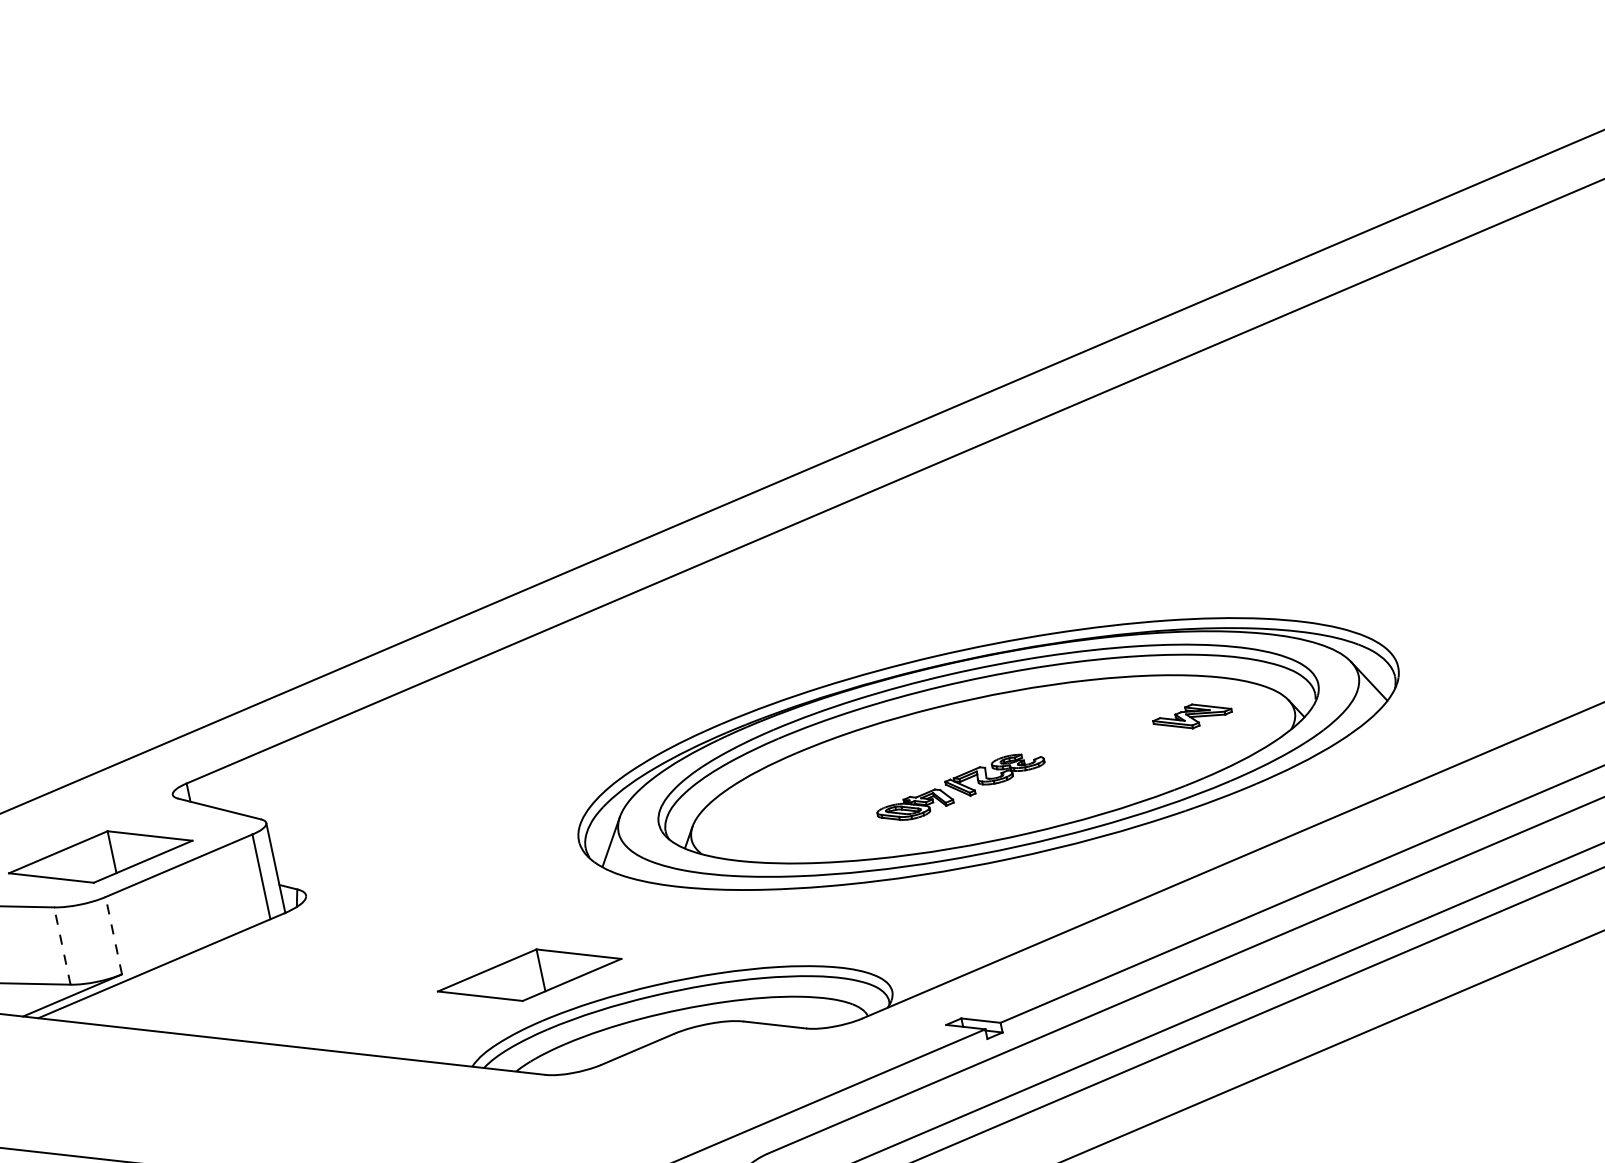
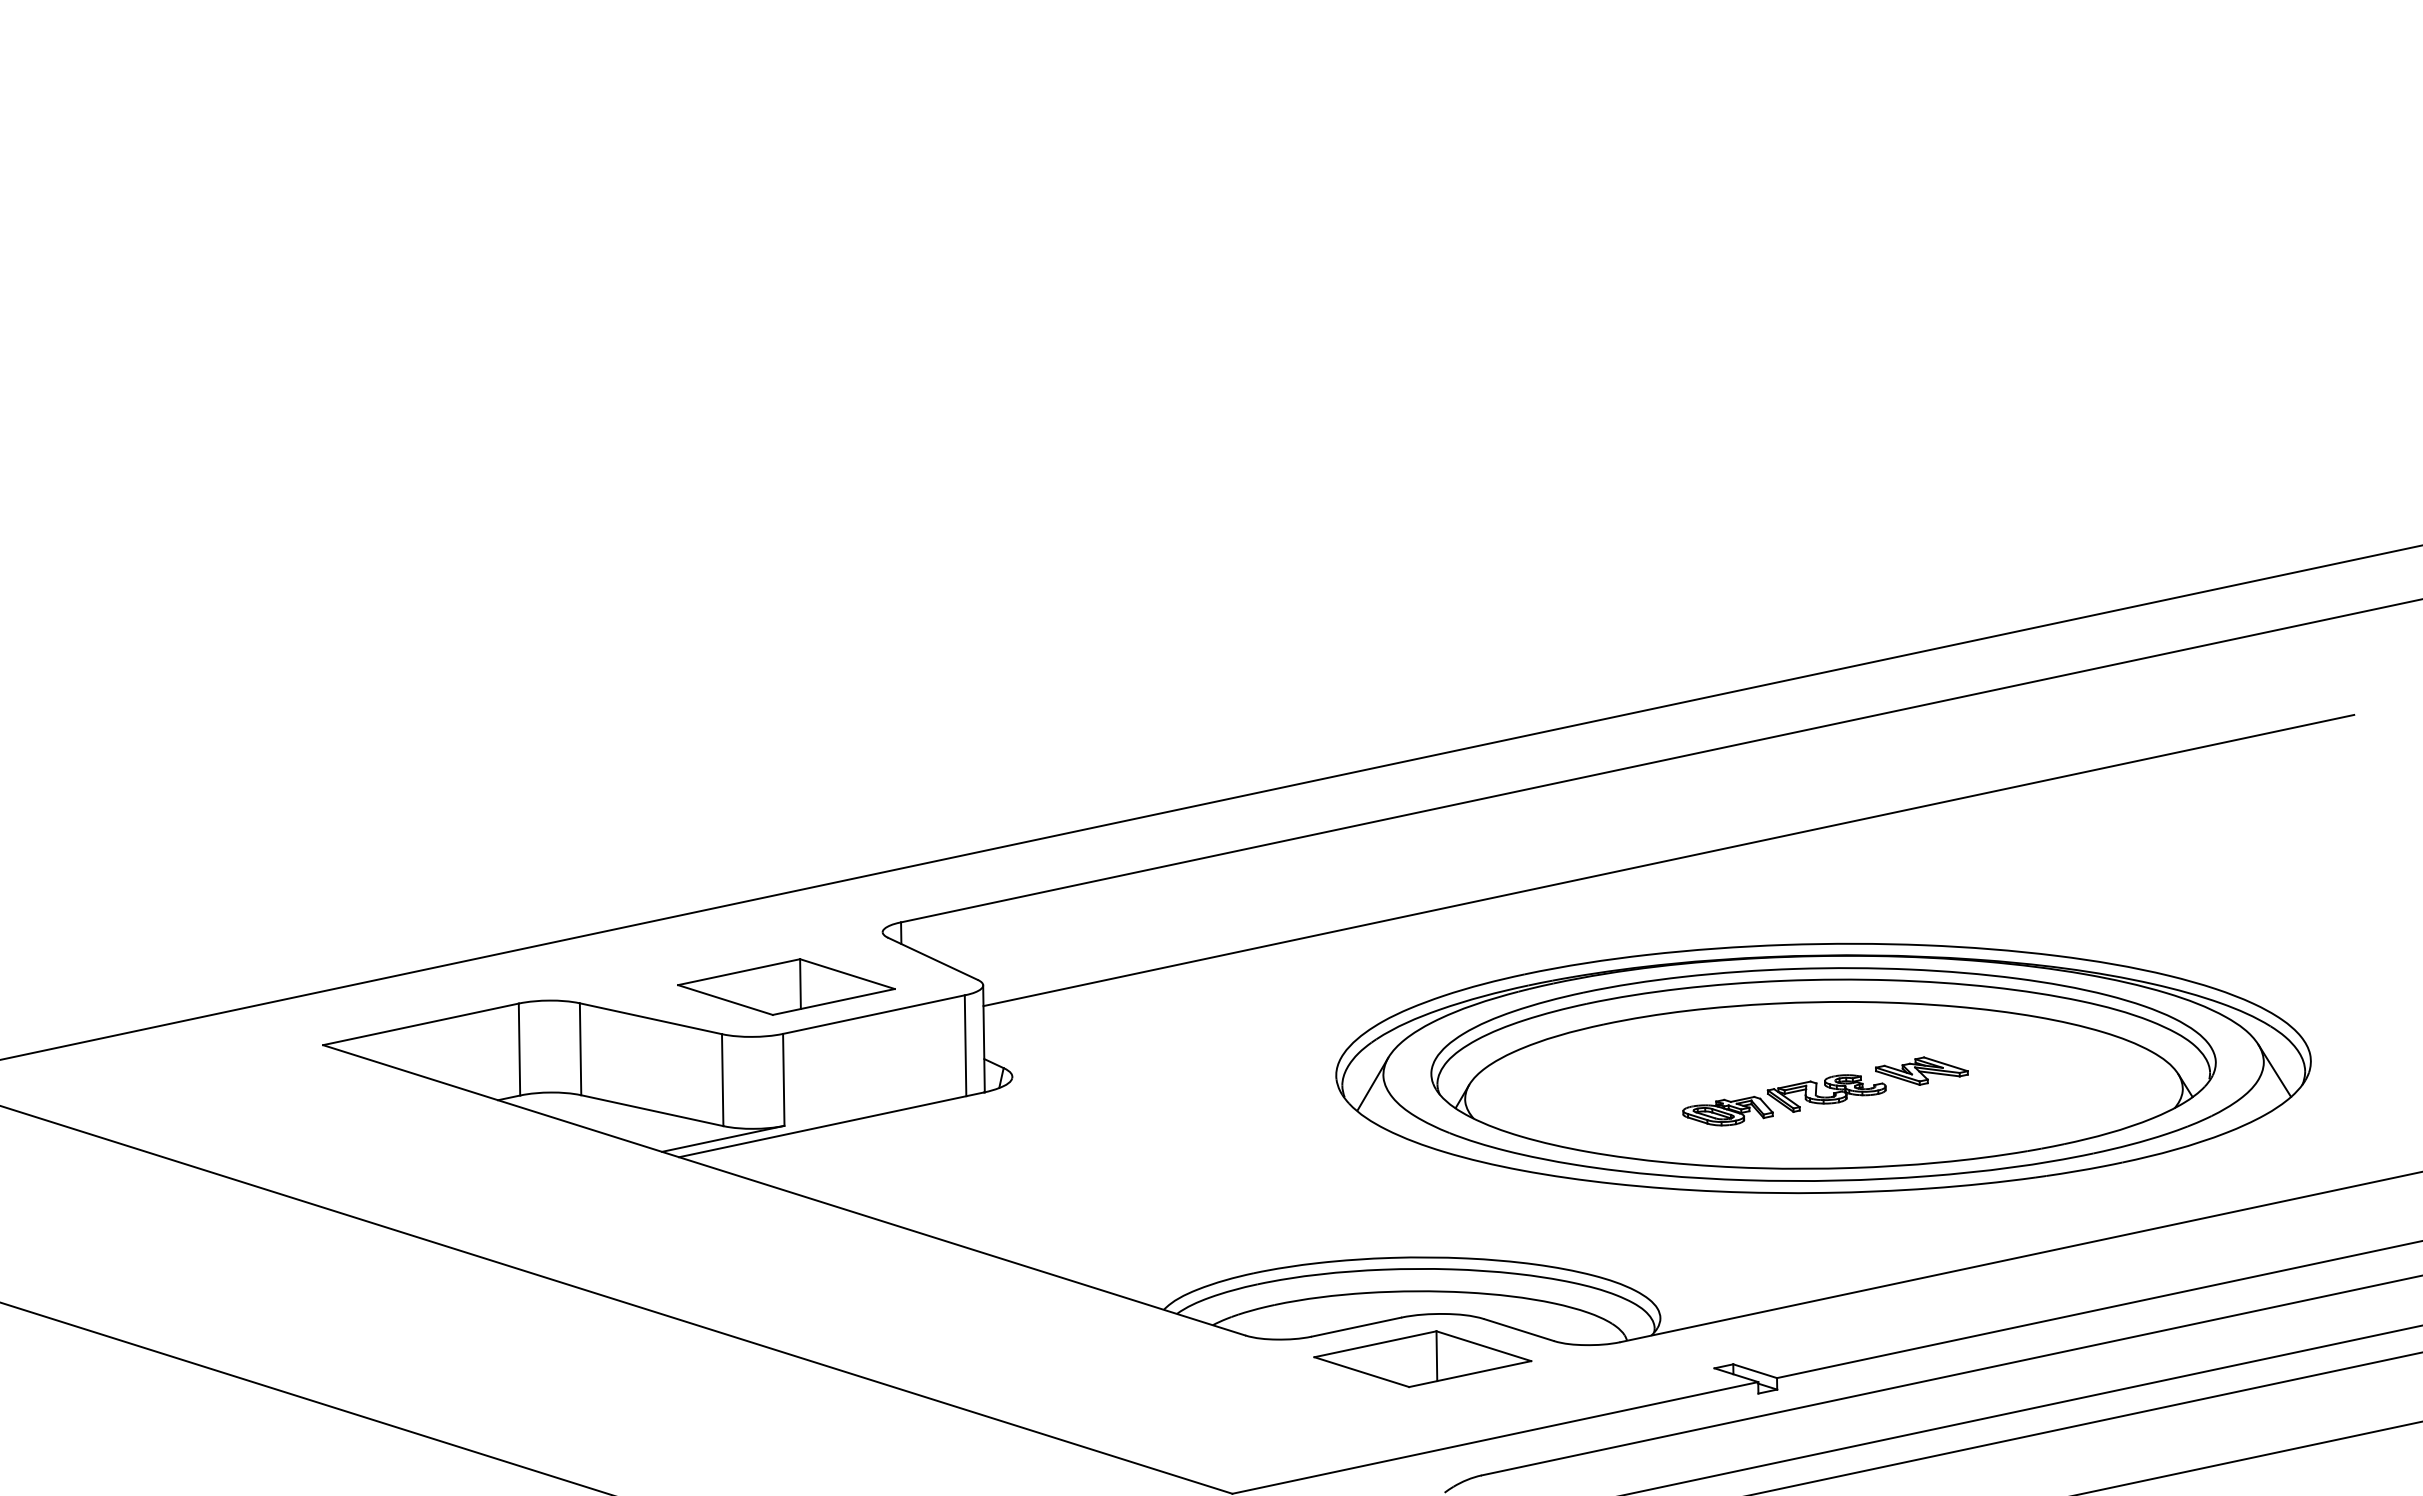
line: (823, 604) -> (1668, 860), added
part: (1192, 715) -> (1921, 1070), moved
line: (113, 935) -> (783, 1079), dashed -> solid
line: (62, 946) -> (722, 1080), dashed -> solid
part: (529, 975) -> (1422, 1359), moved

